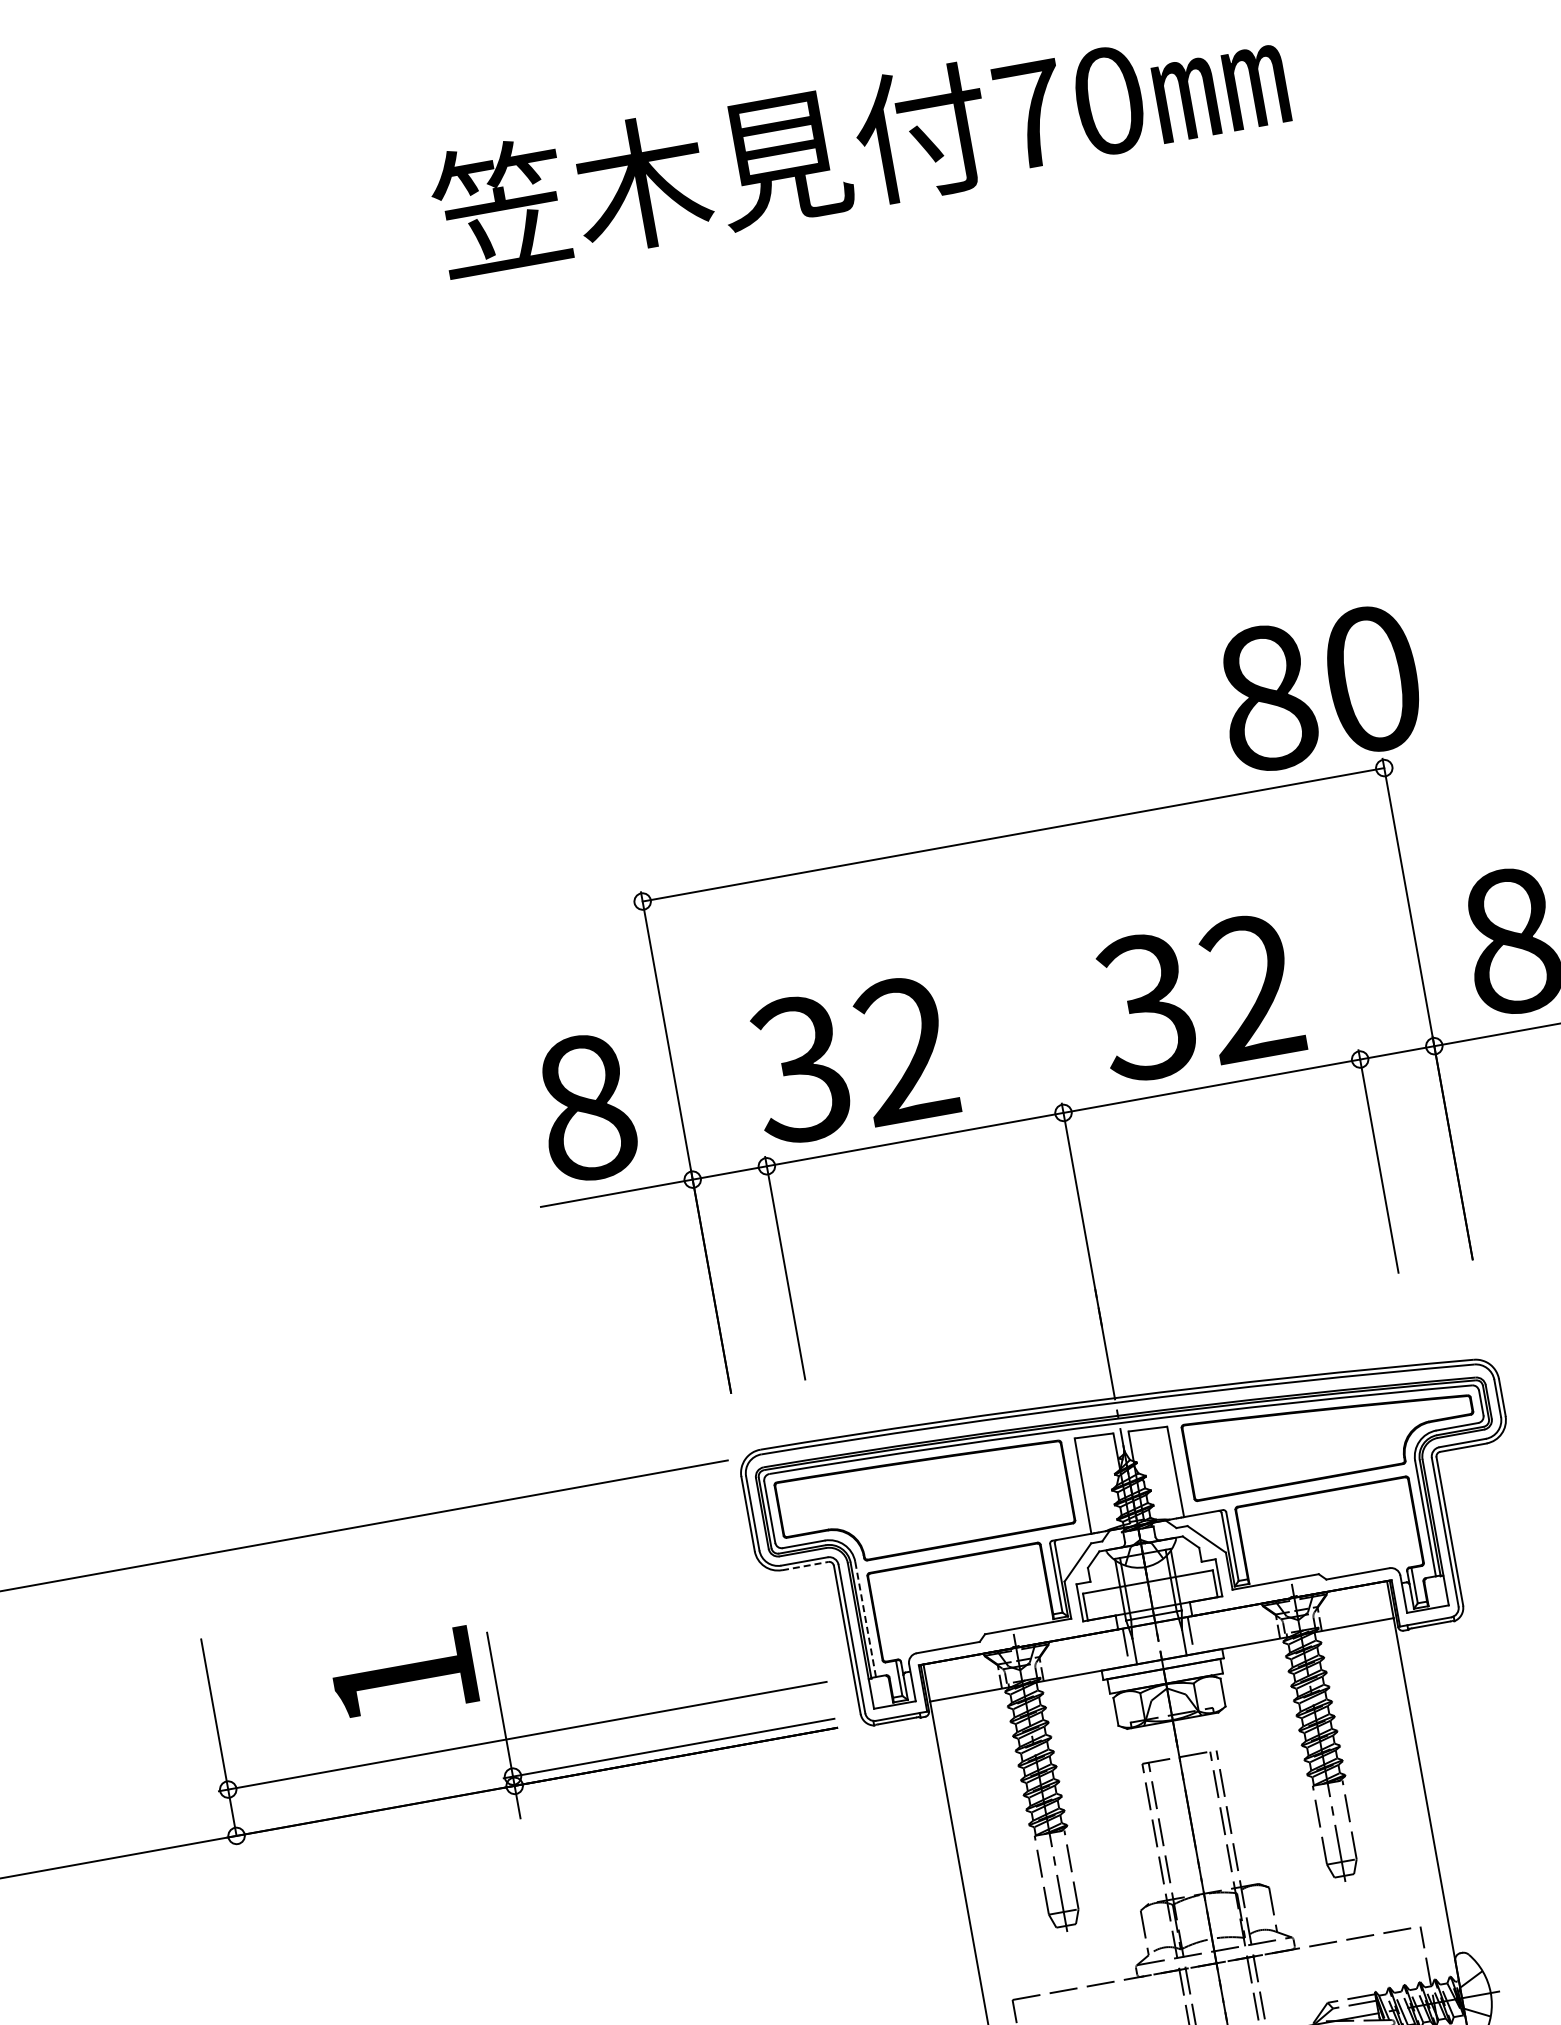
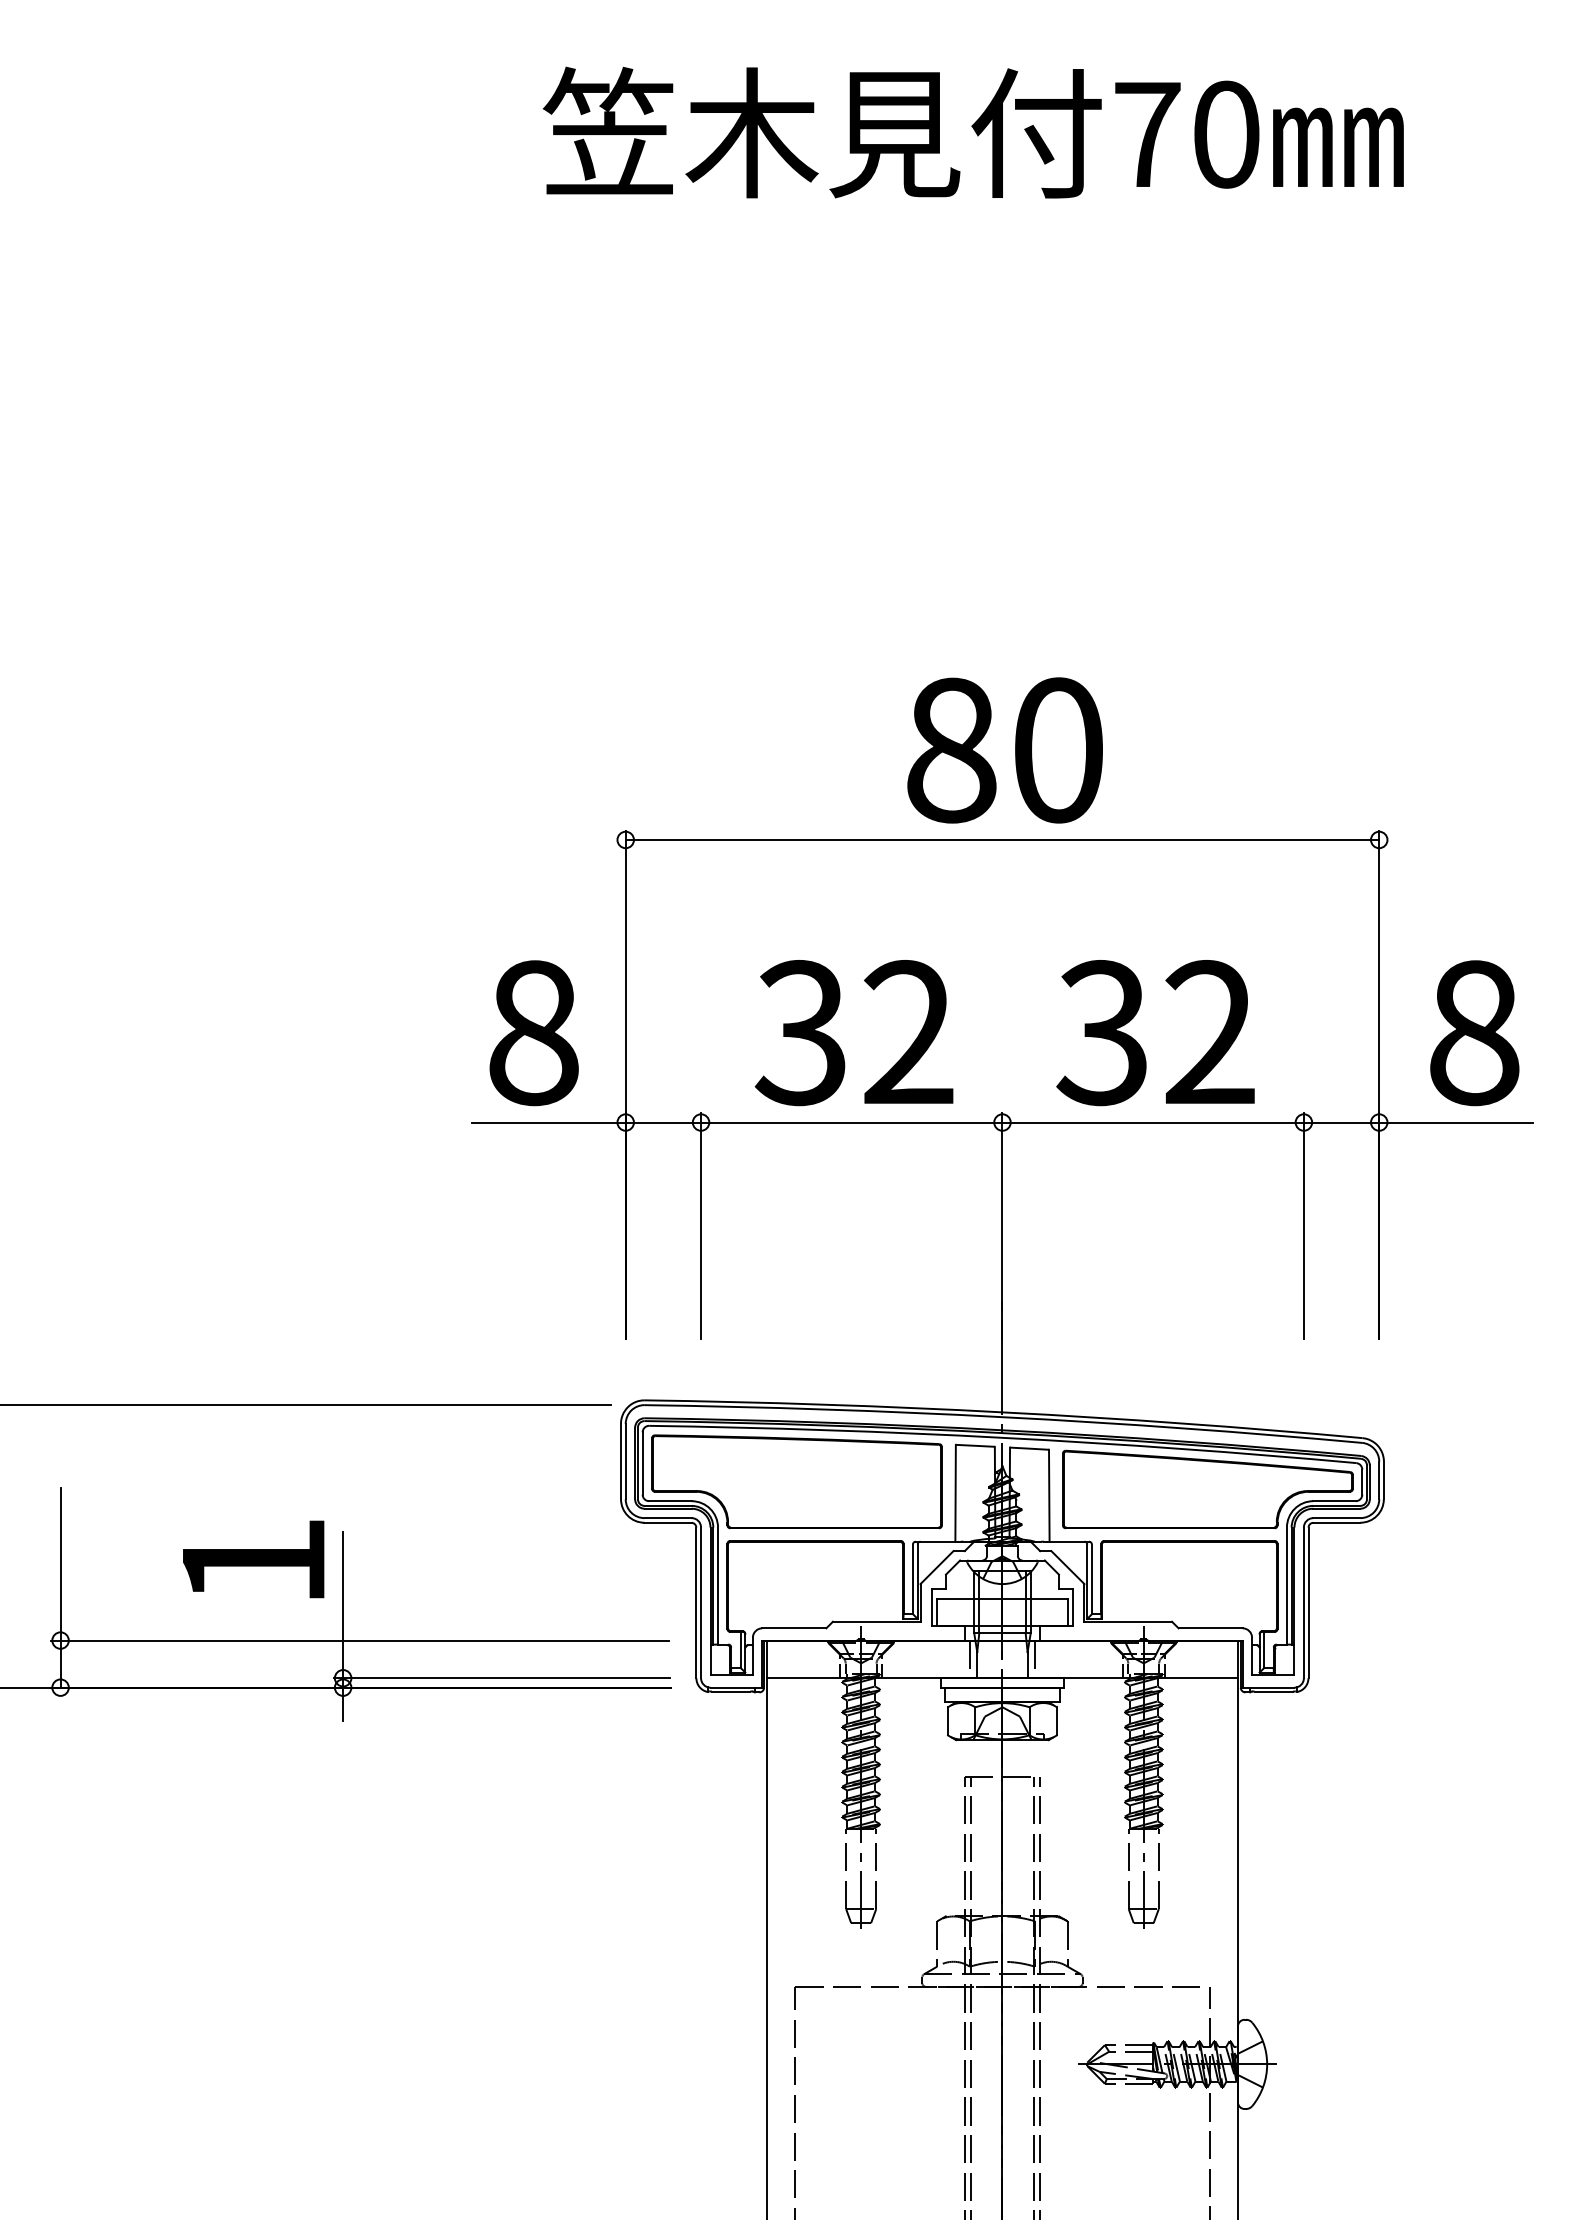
text: (1319, 688) -> (1004, 750), moved
text: (851, 1060) -> (853, 1033), moved
line: (805, 1565) -> (668, 1522), dashed -> solid
line: (866, 1619) -> (718, 1586), dashed -> solid

